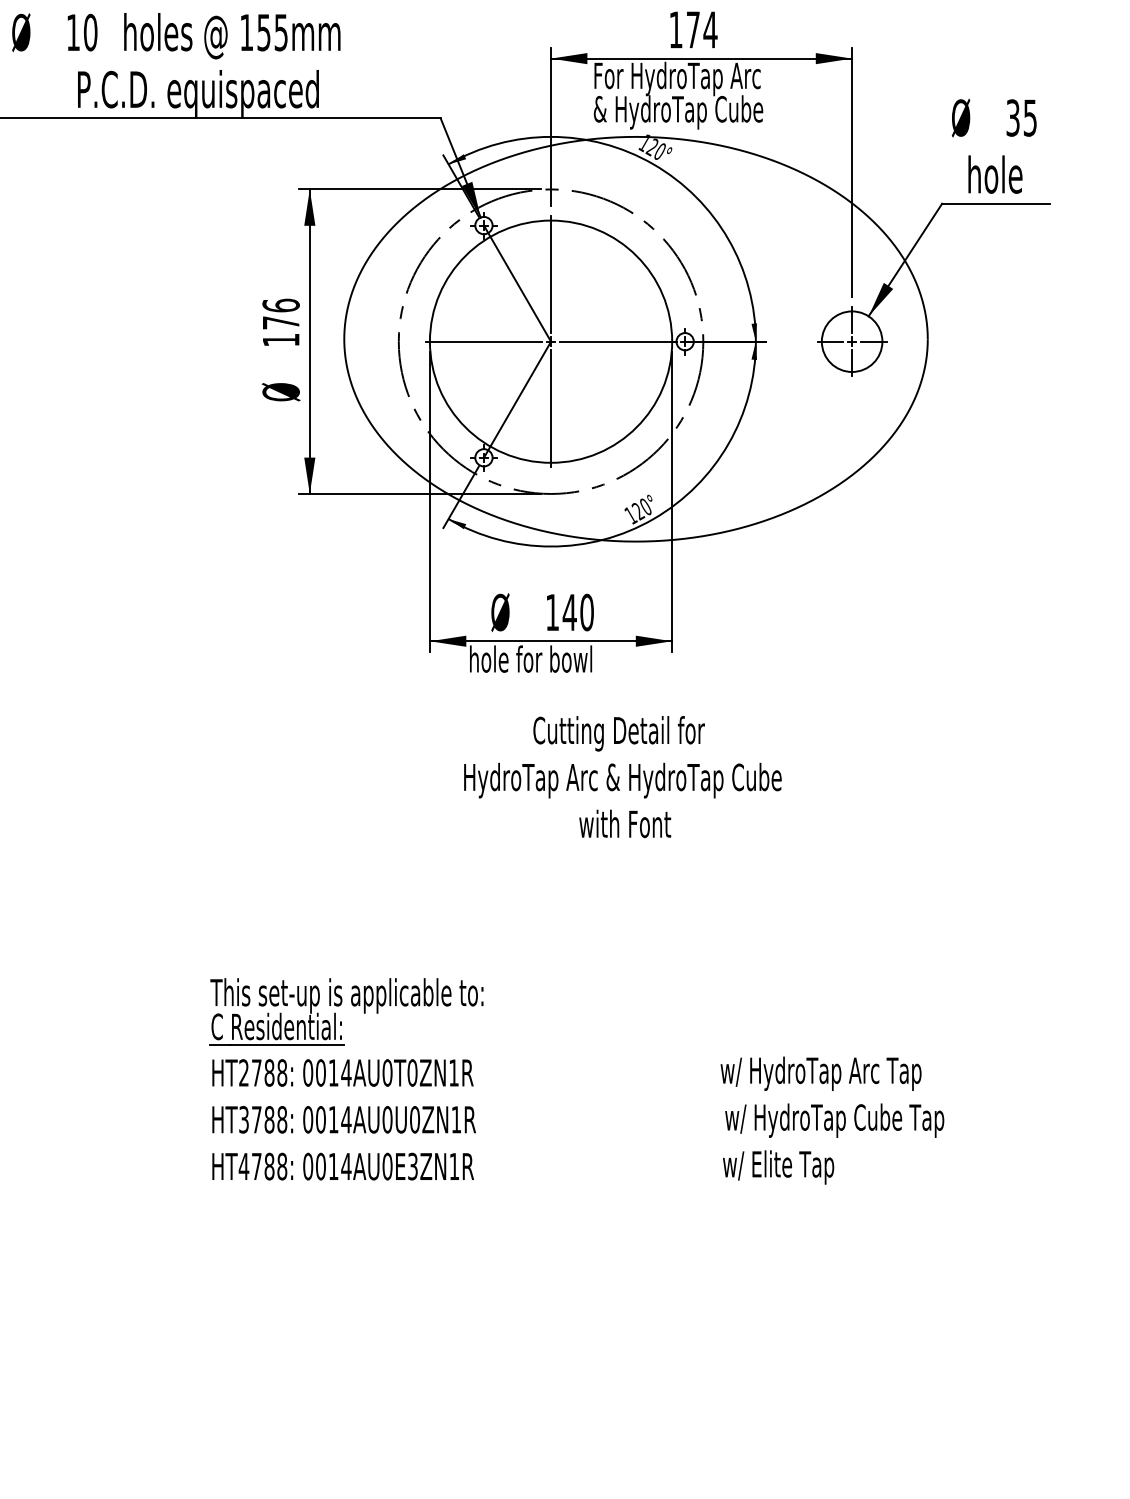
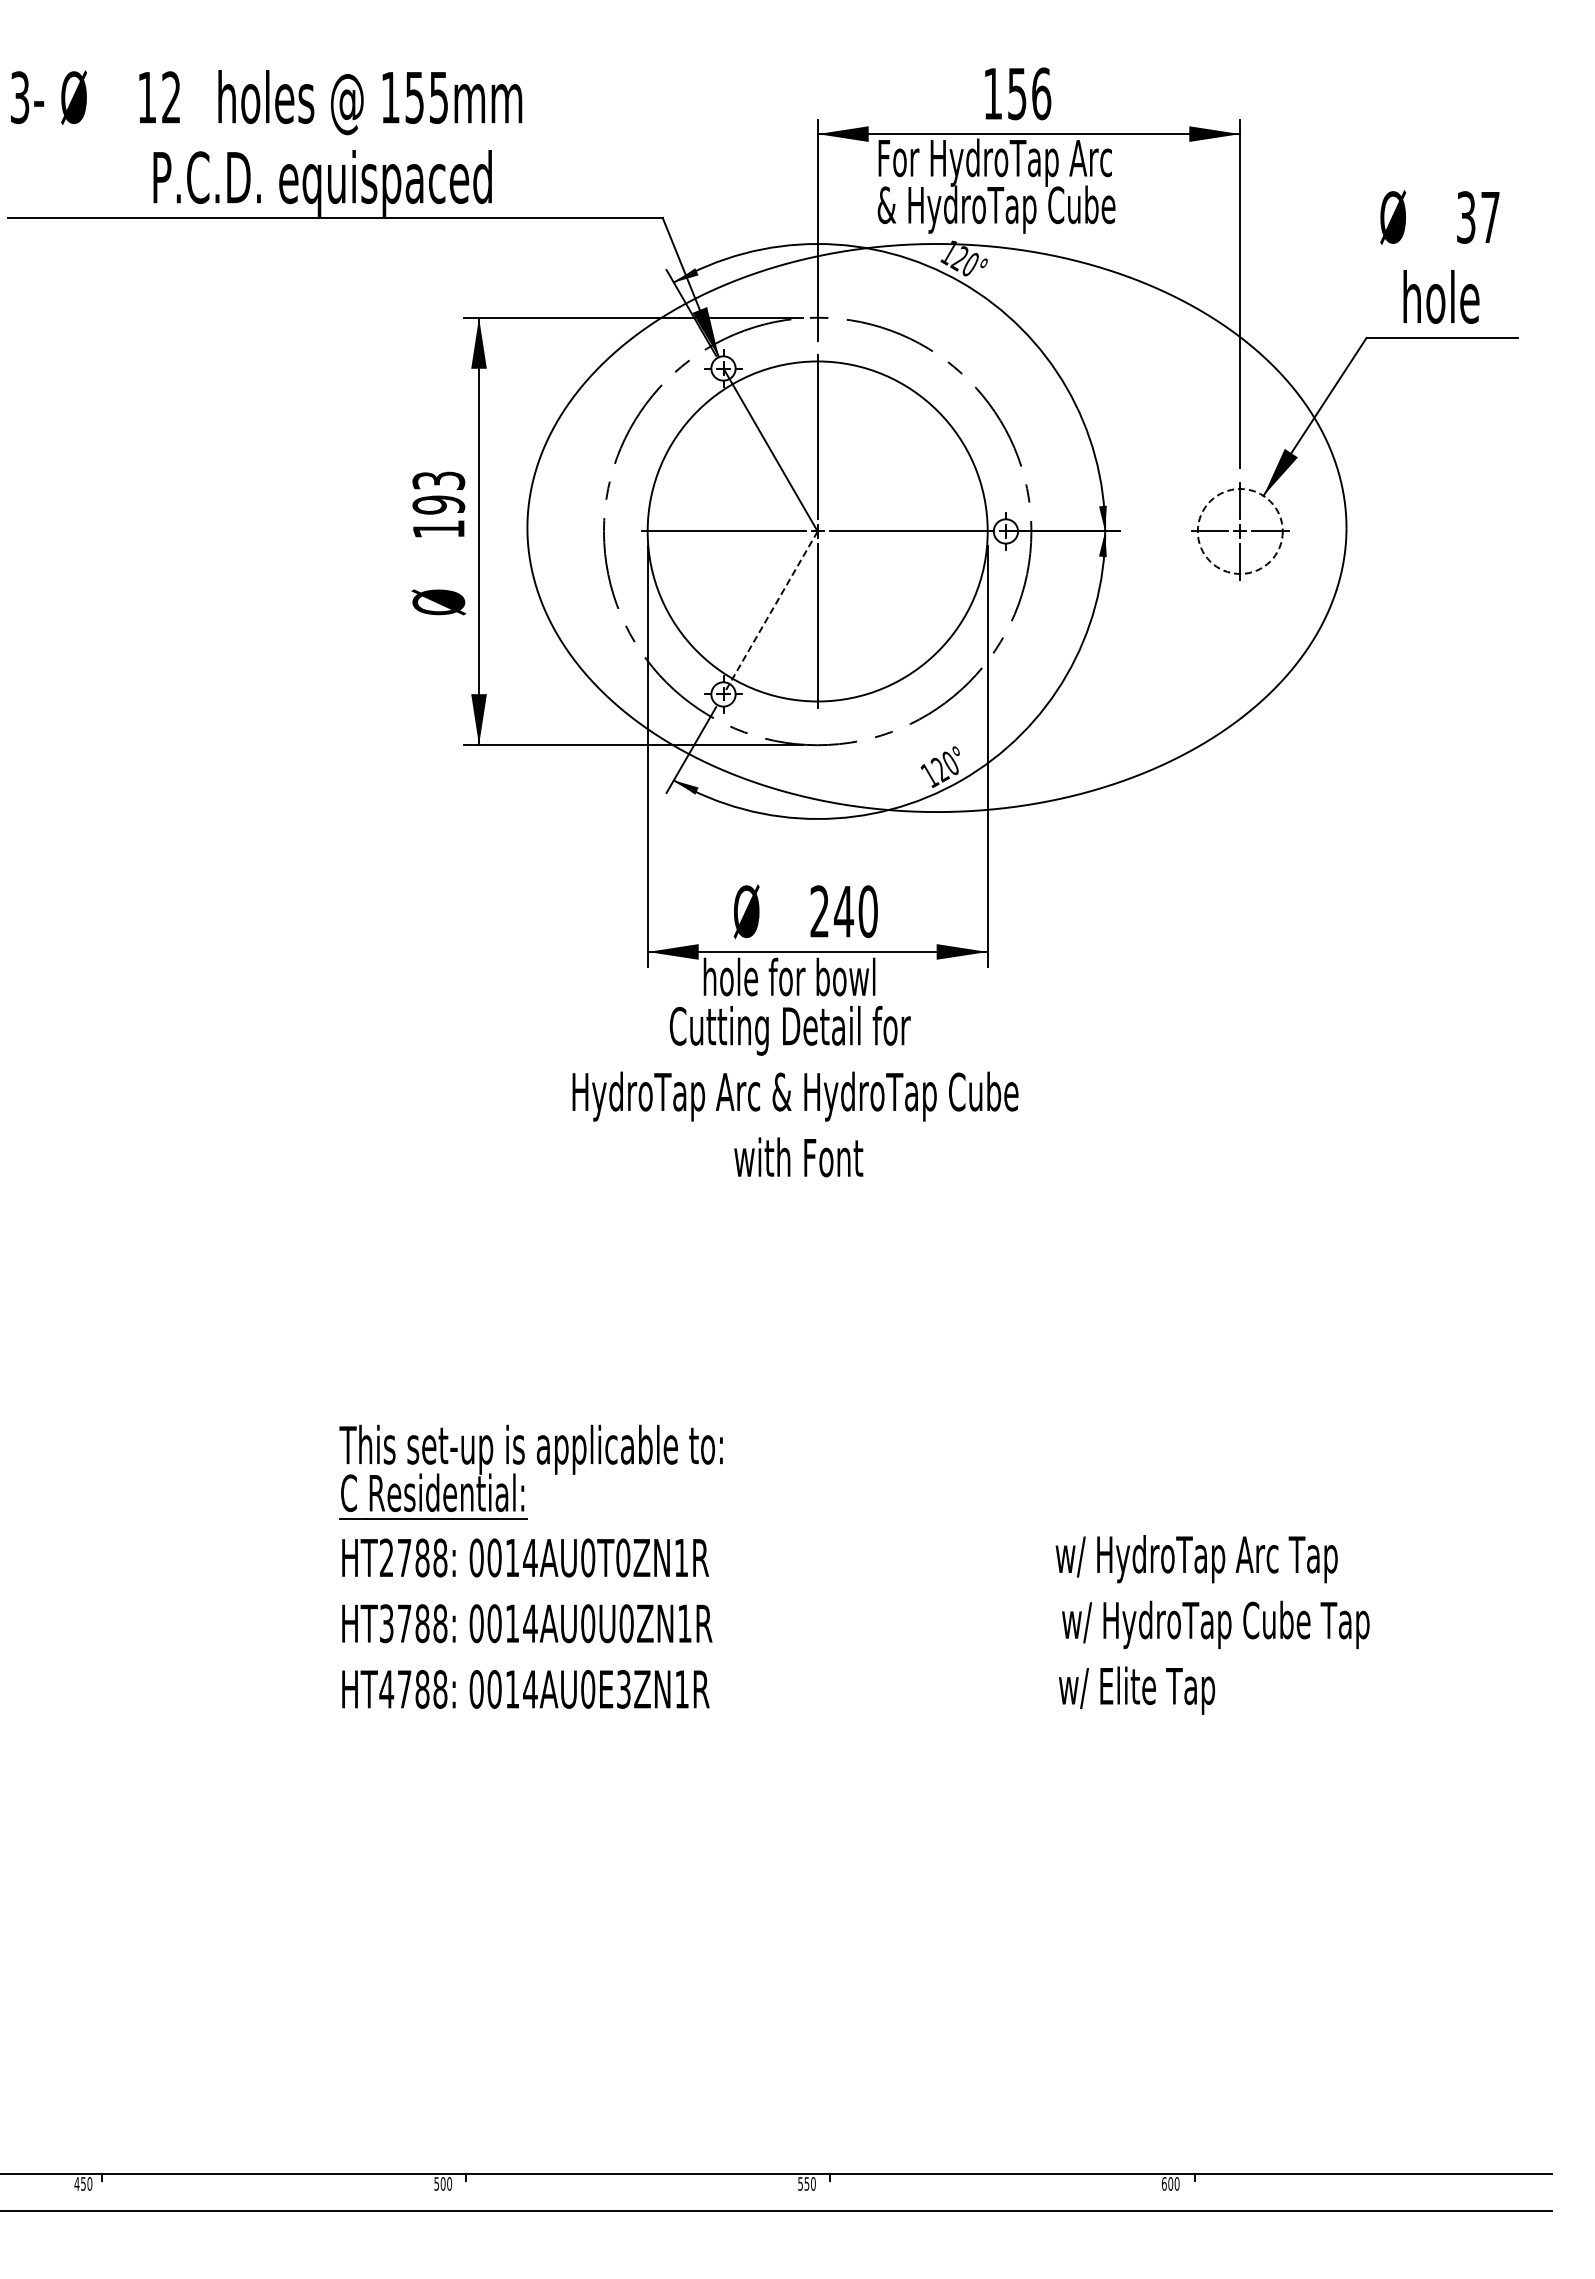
text: (701, 29) -> (1029, 93), 174 -> 156
text: (90, 32) -> (171, 97), 10 -> 12
text: (1030, 118) -> (1490, 217), 35 -> 37
text: (280, 313) -> (438, 492), 176 -> 193
circle: (851, 341) -> (1239, 530), solid -> dashed
line: (517, 400) -> (770, 613), solid -> dashed
text: (552, 612) -> (819, 911), 140 -> 240
text: (622, 777) -> (795, 1091), moved

